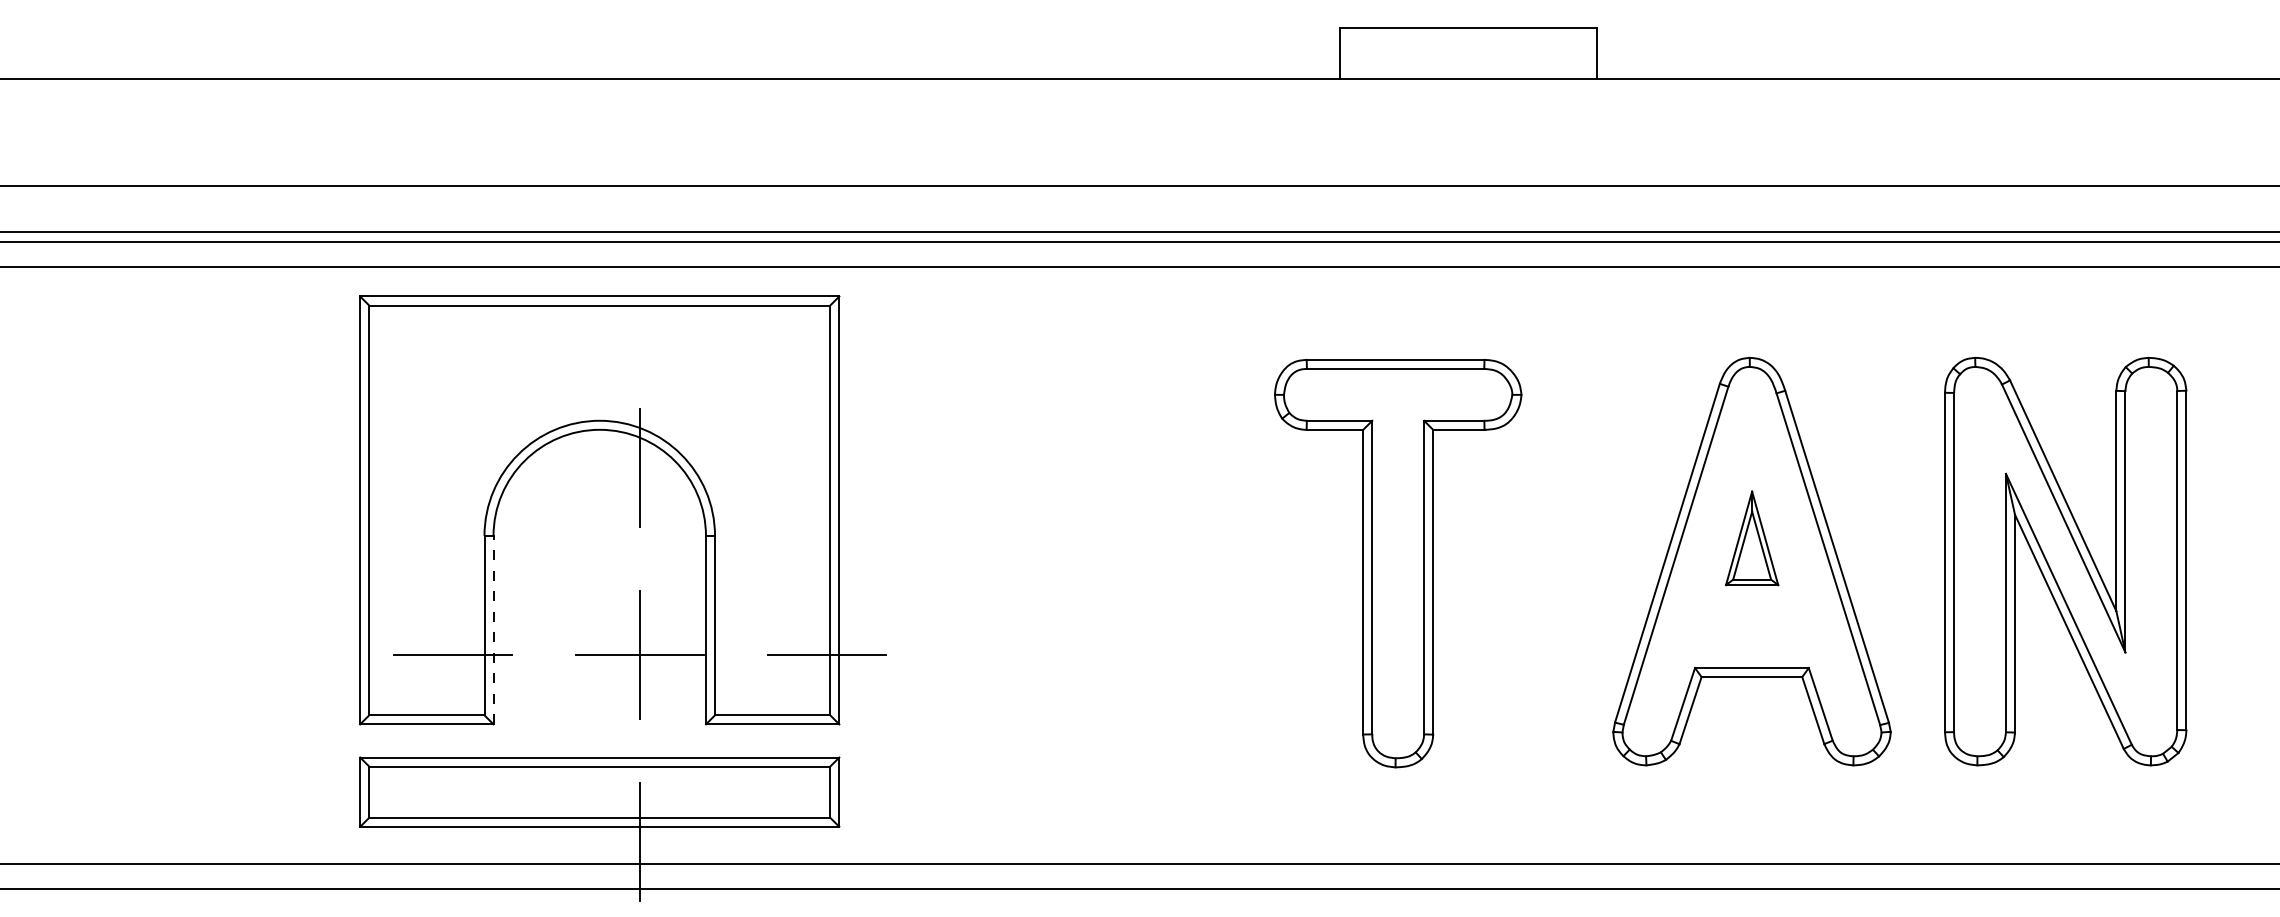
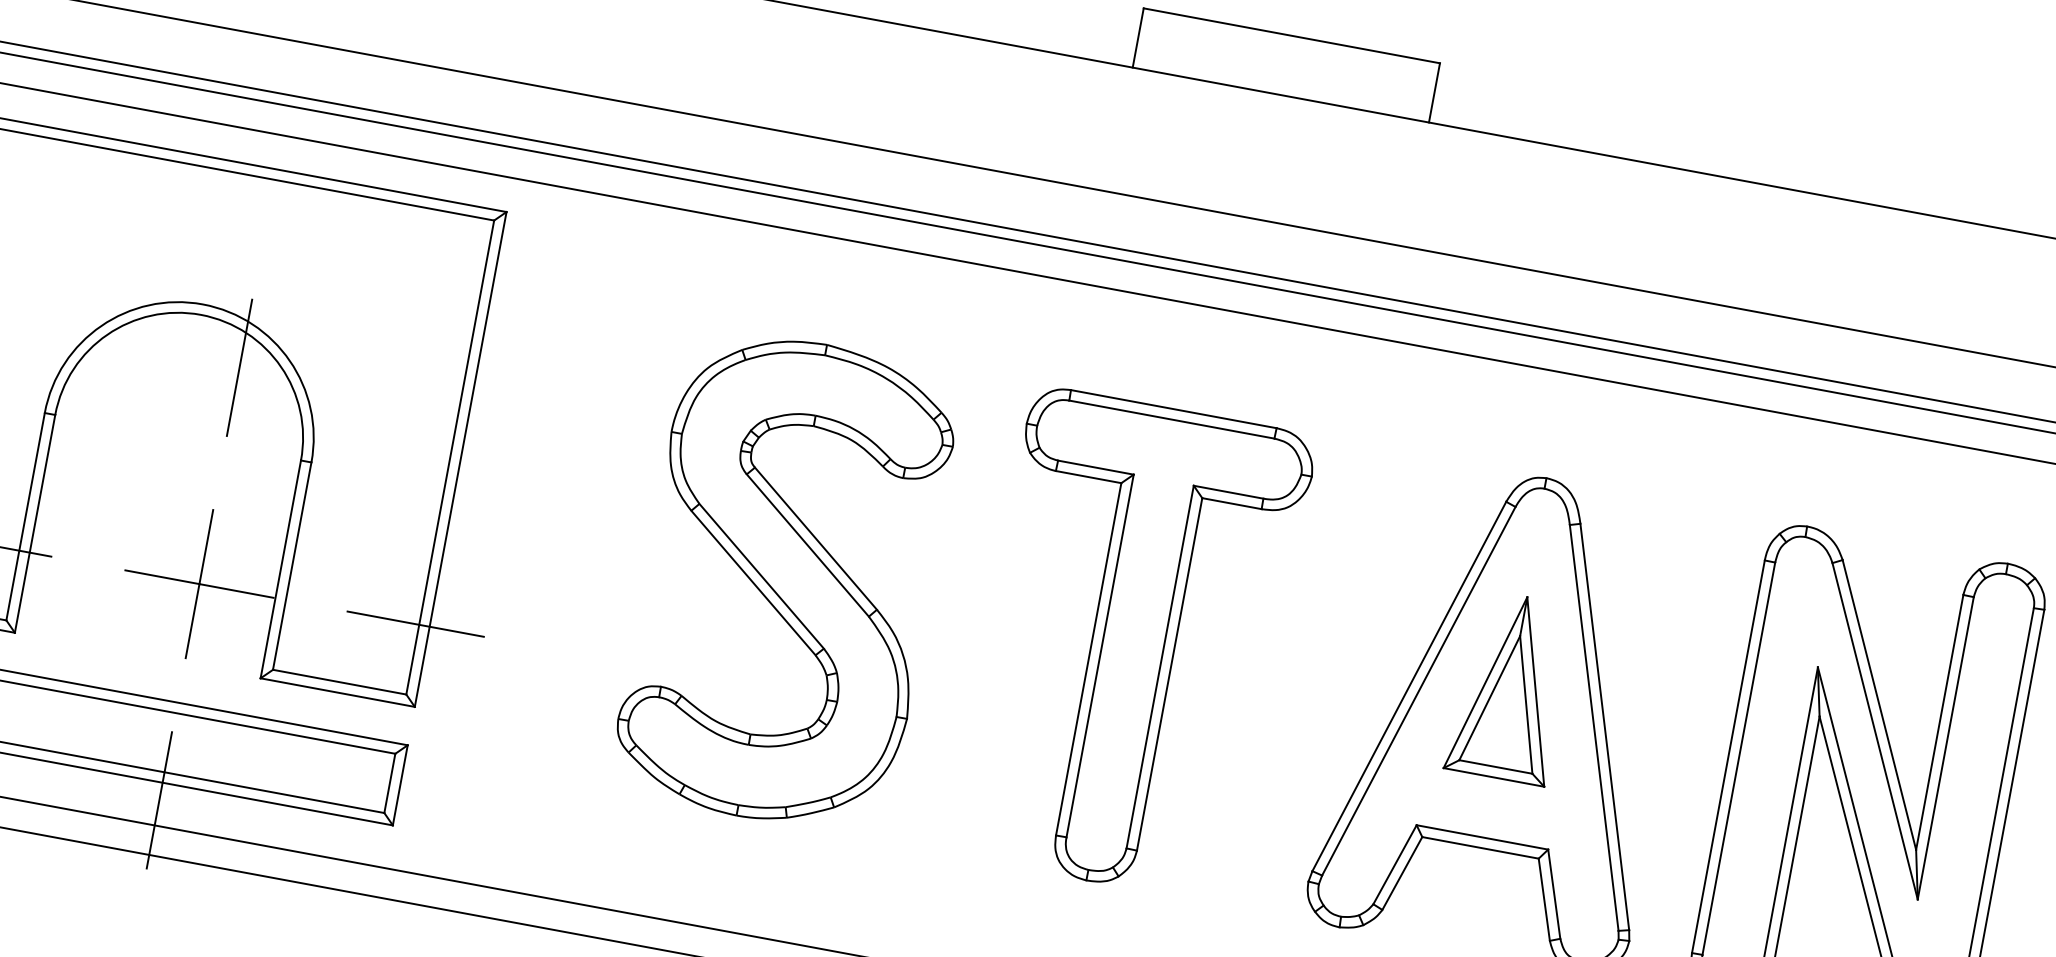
part: (1751, 538) -> (1509, 687), size x1.67
part: (1131, 561) -> (787, 581), added
part: (1398, 563) -> (1133, 645), moved
line: (493, 629) -> (35, 523), dashed -> solid

